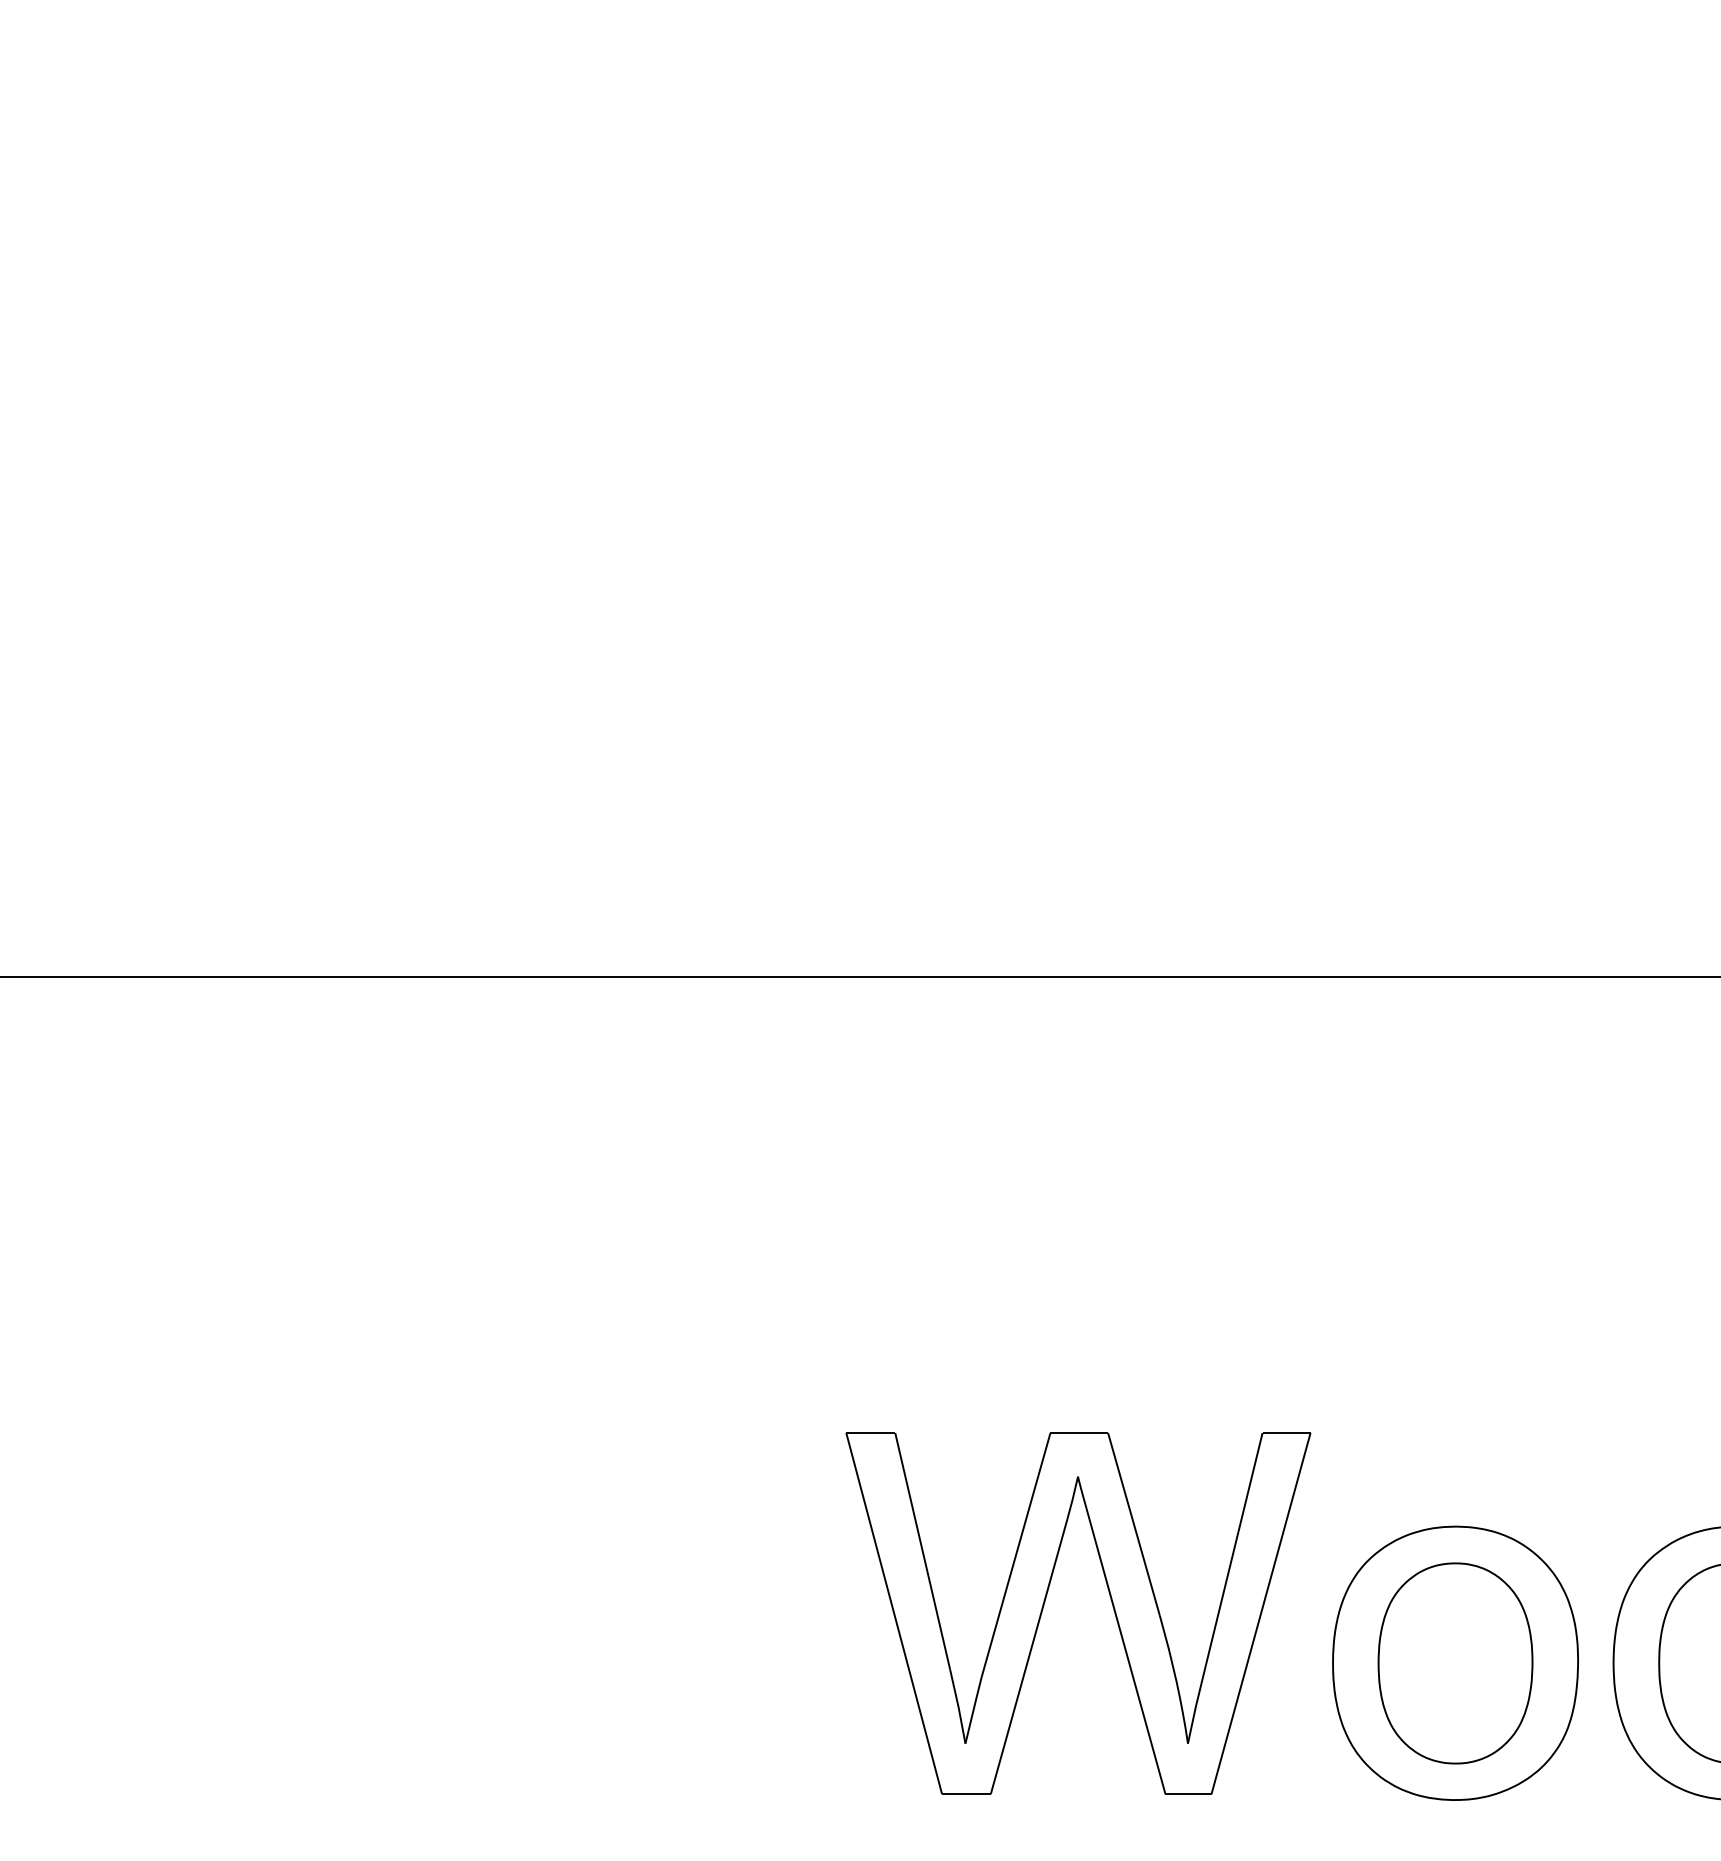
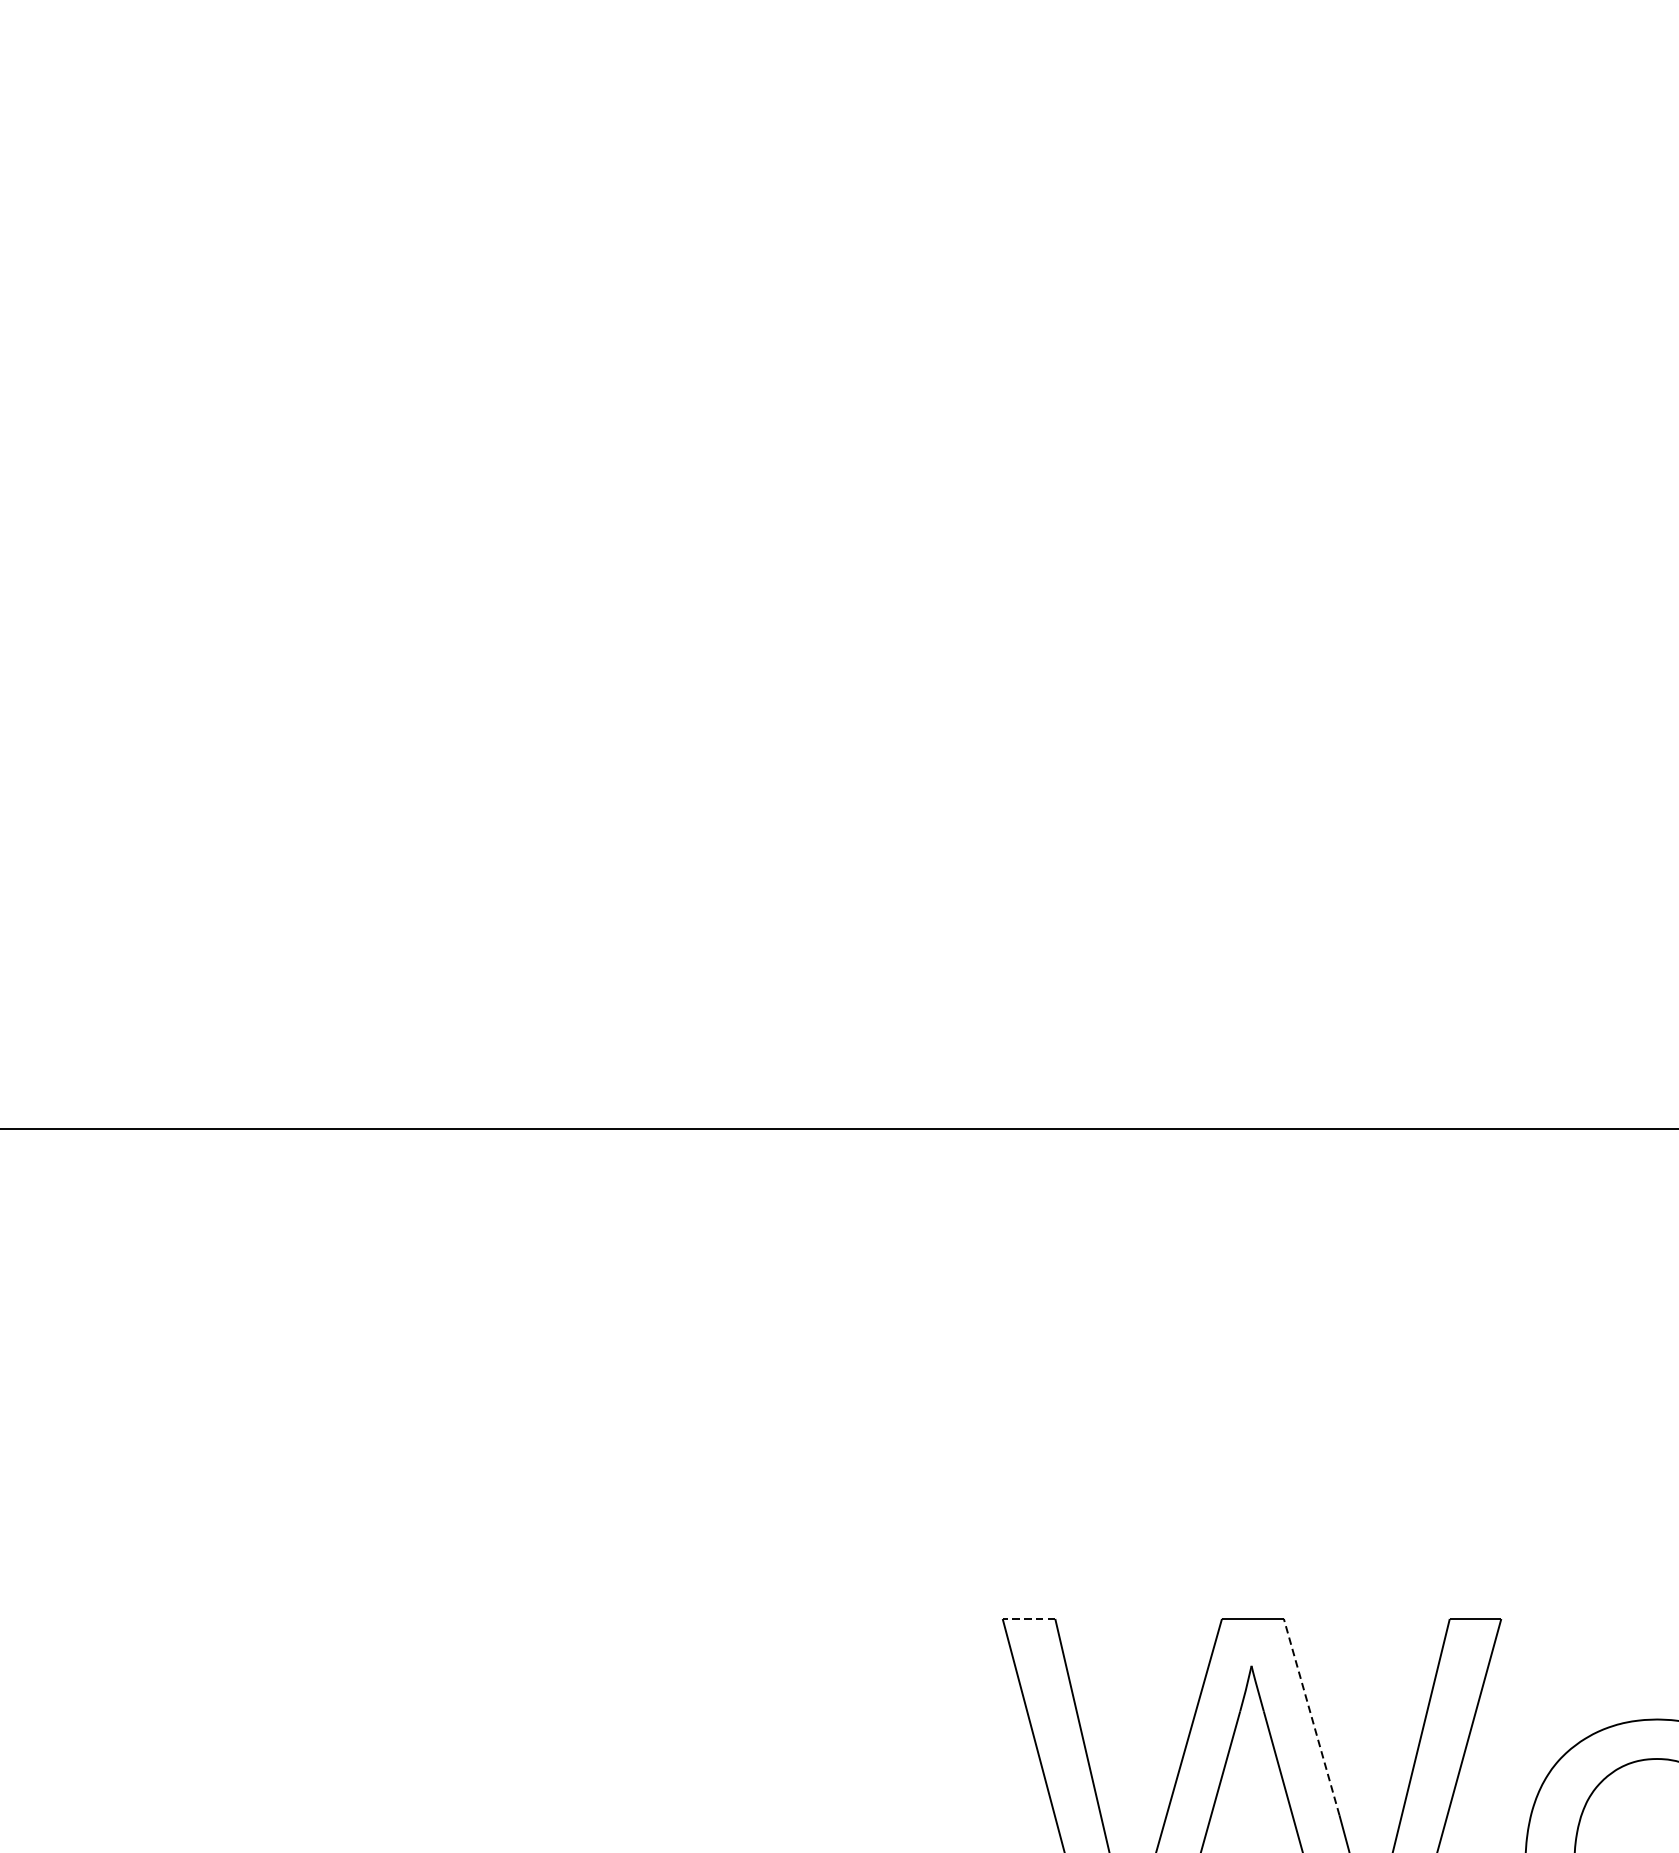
line: (870, 1433) -> (1028, 1619), solid -> dashed
line: (1133, 1524) -> (1311, 1717), solid -> dashed

